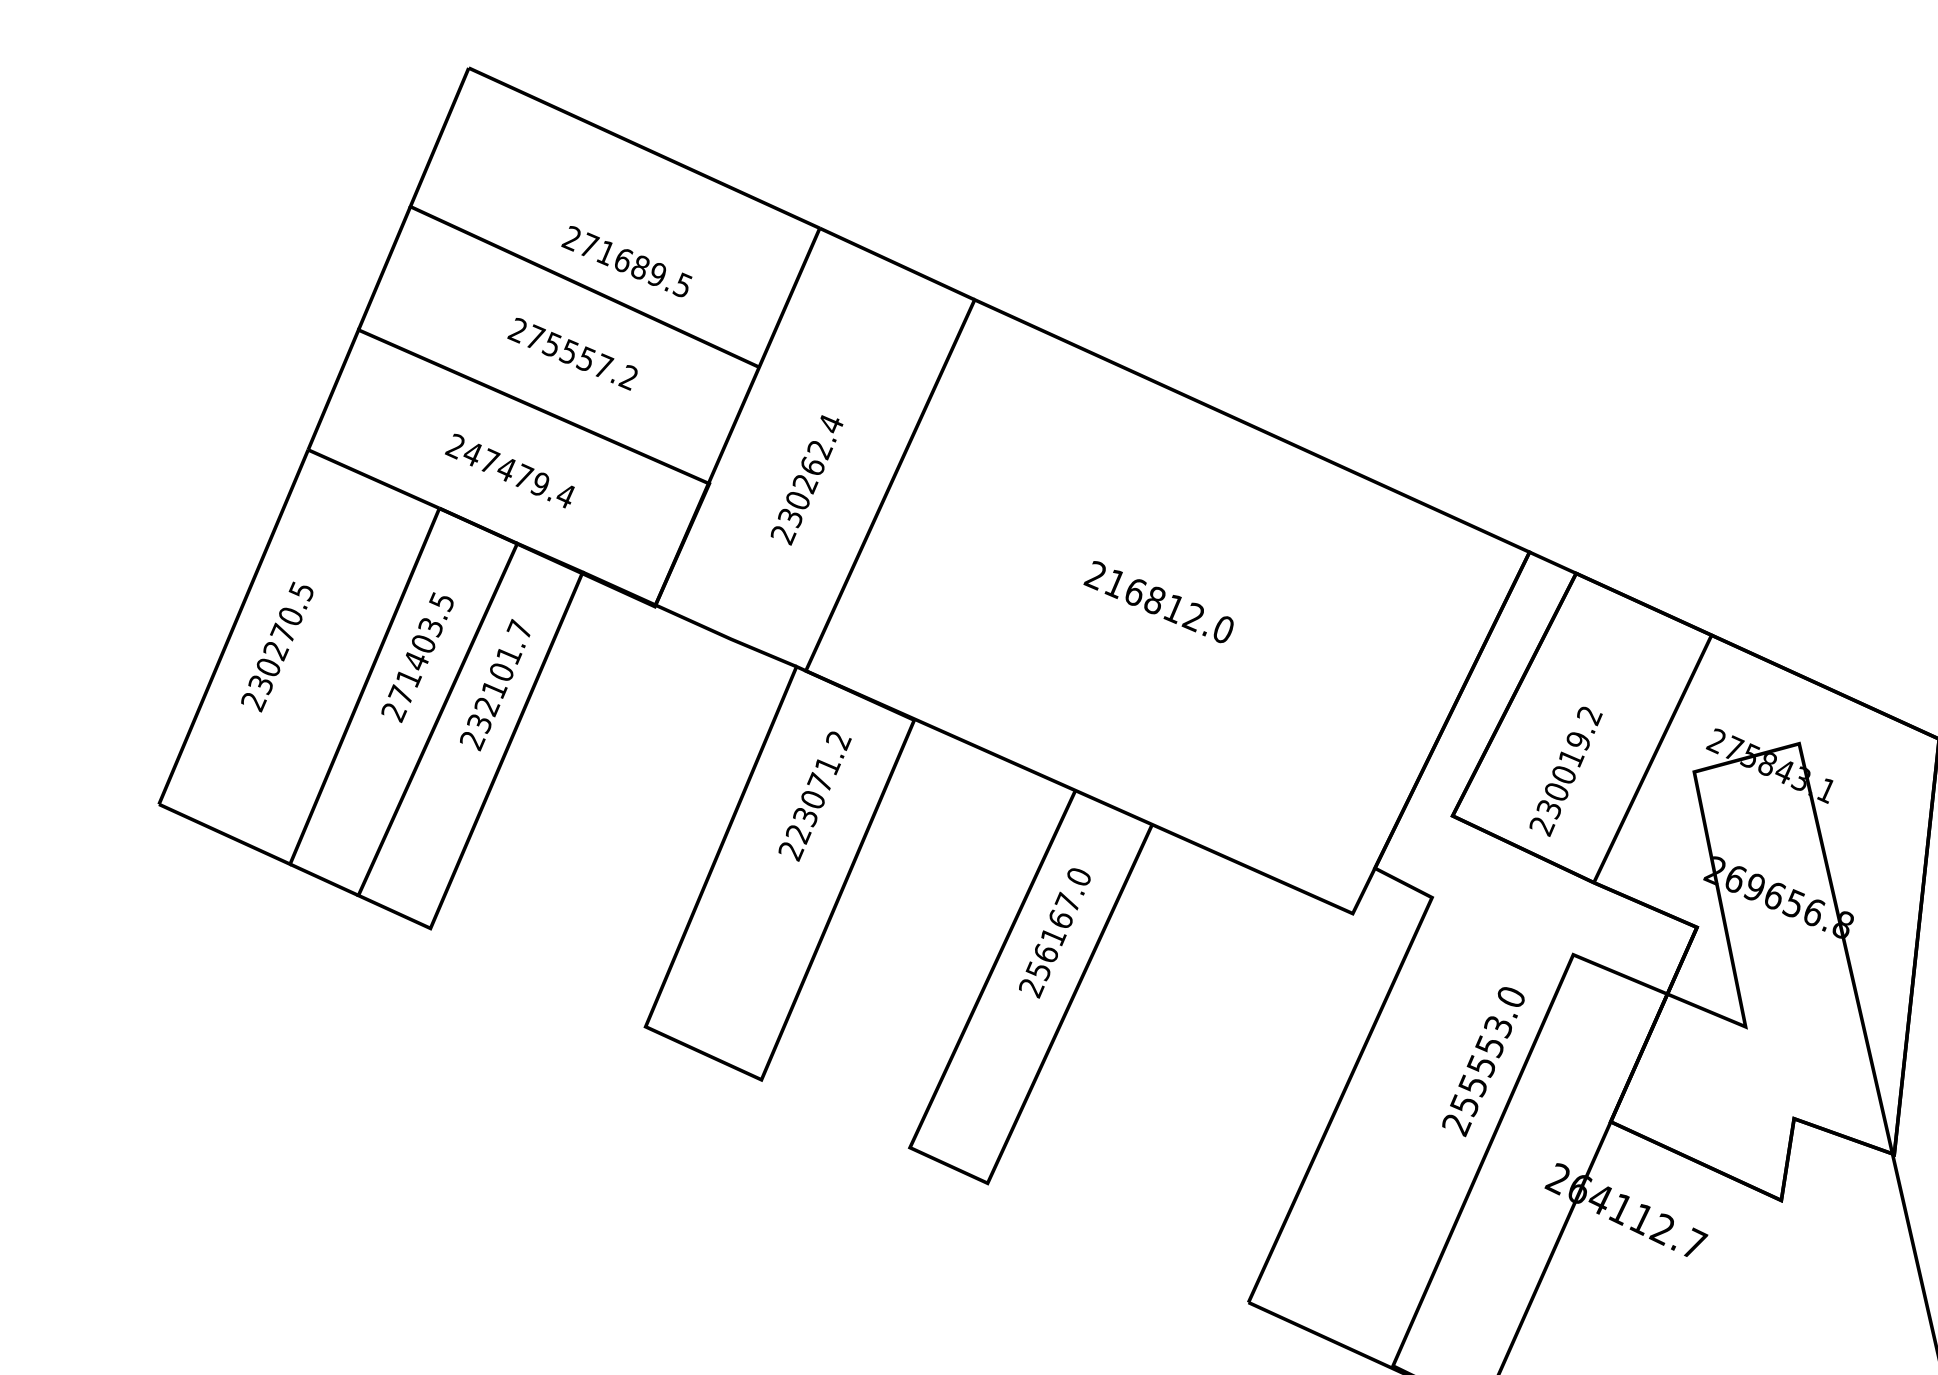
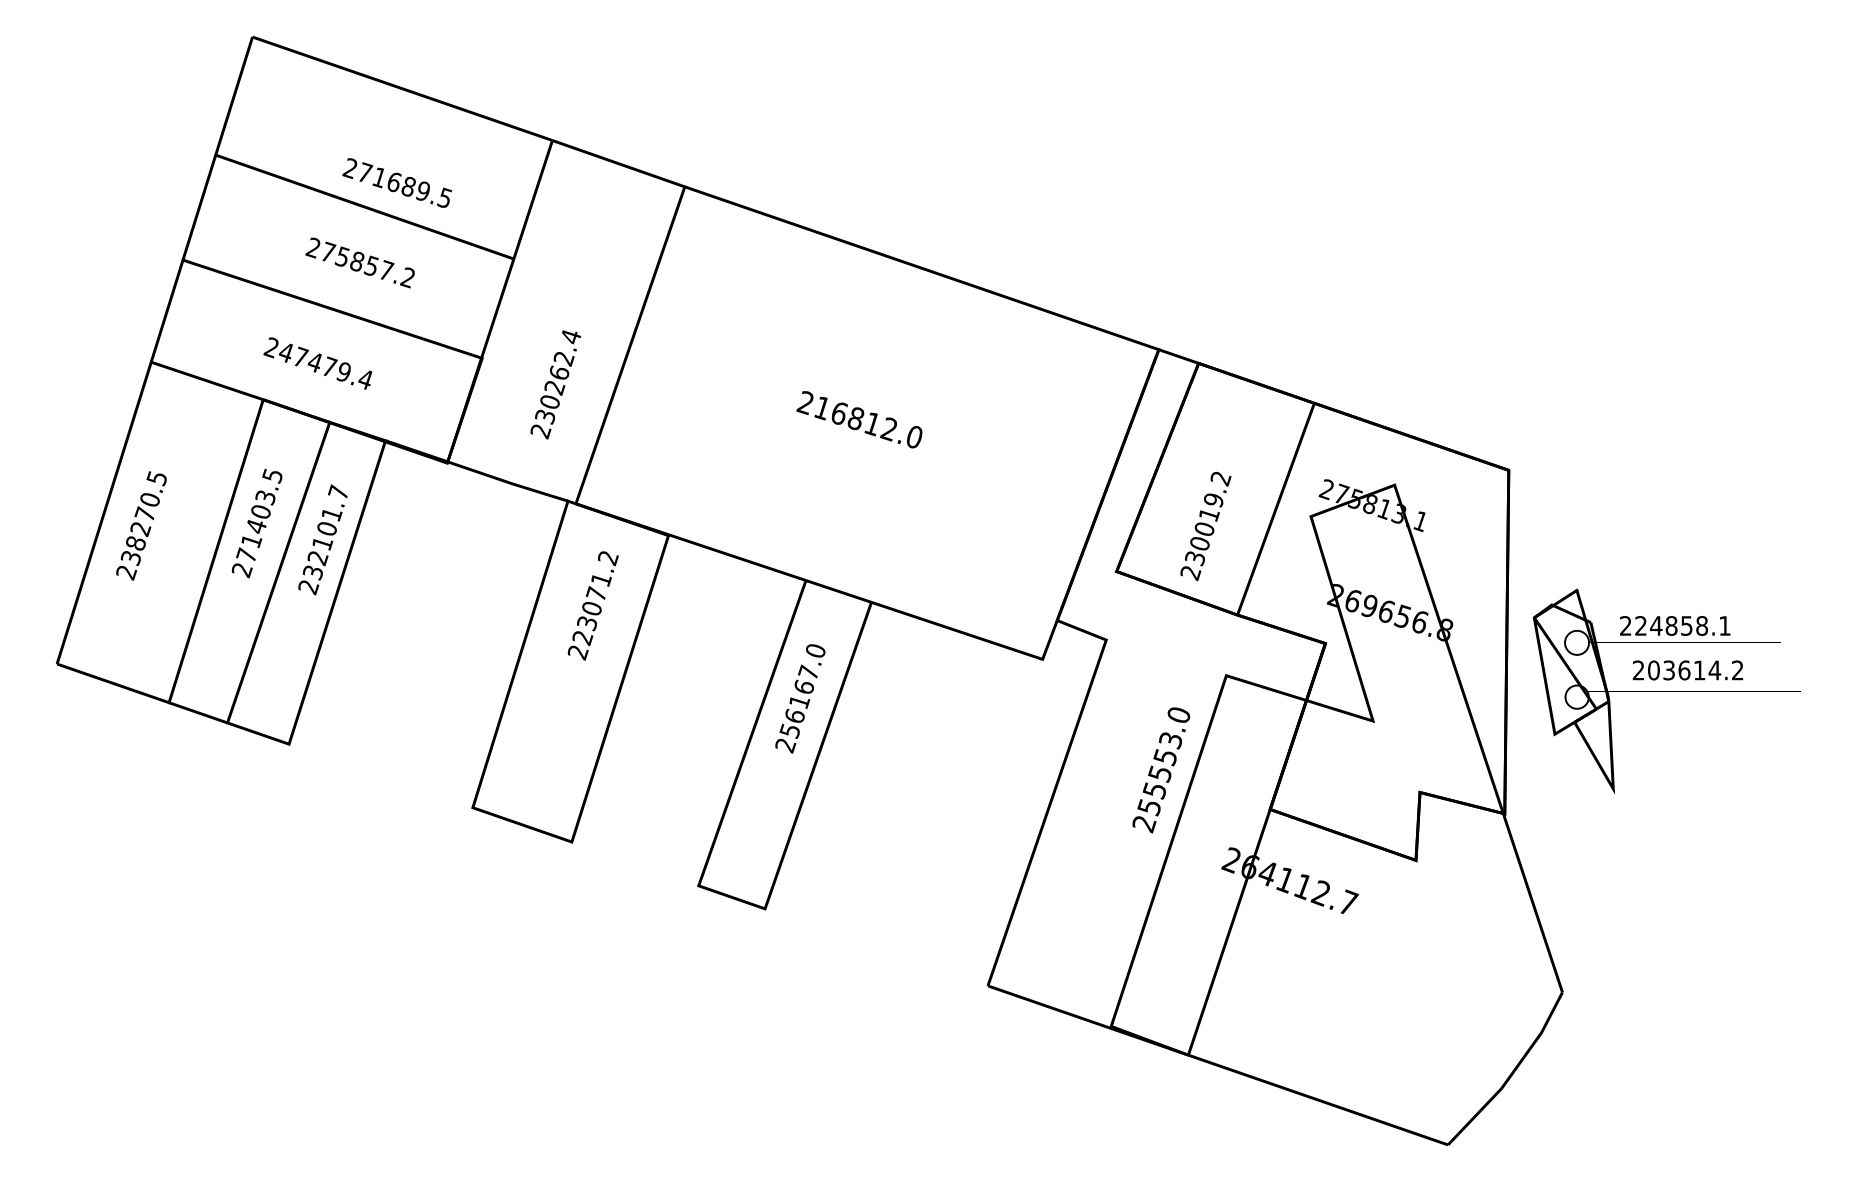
text: (568, 351) -> (356, 261), 275557.2 -> 275857.2
text: (806, 479) -> (555, 384), moved
text: (268, 667) -> (135, 543), 230270.5 -> 238270.5
text: (1784, 772) -> (1384, 509), 275843.1 -> 275813.1

